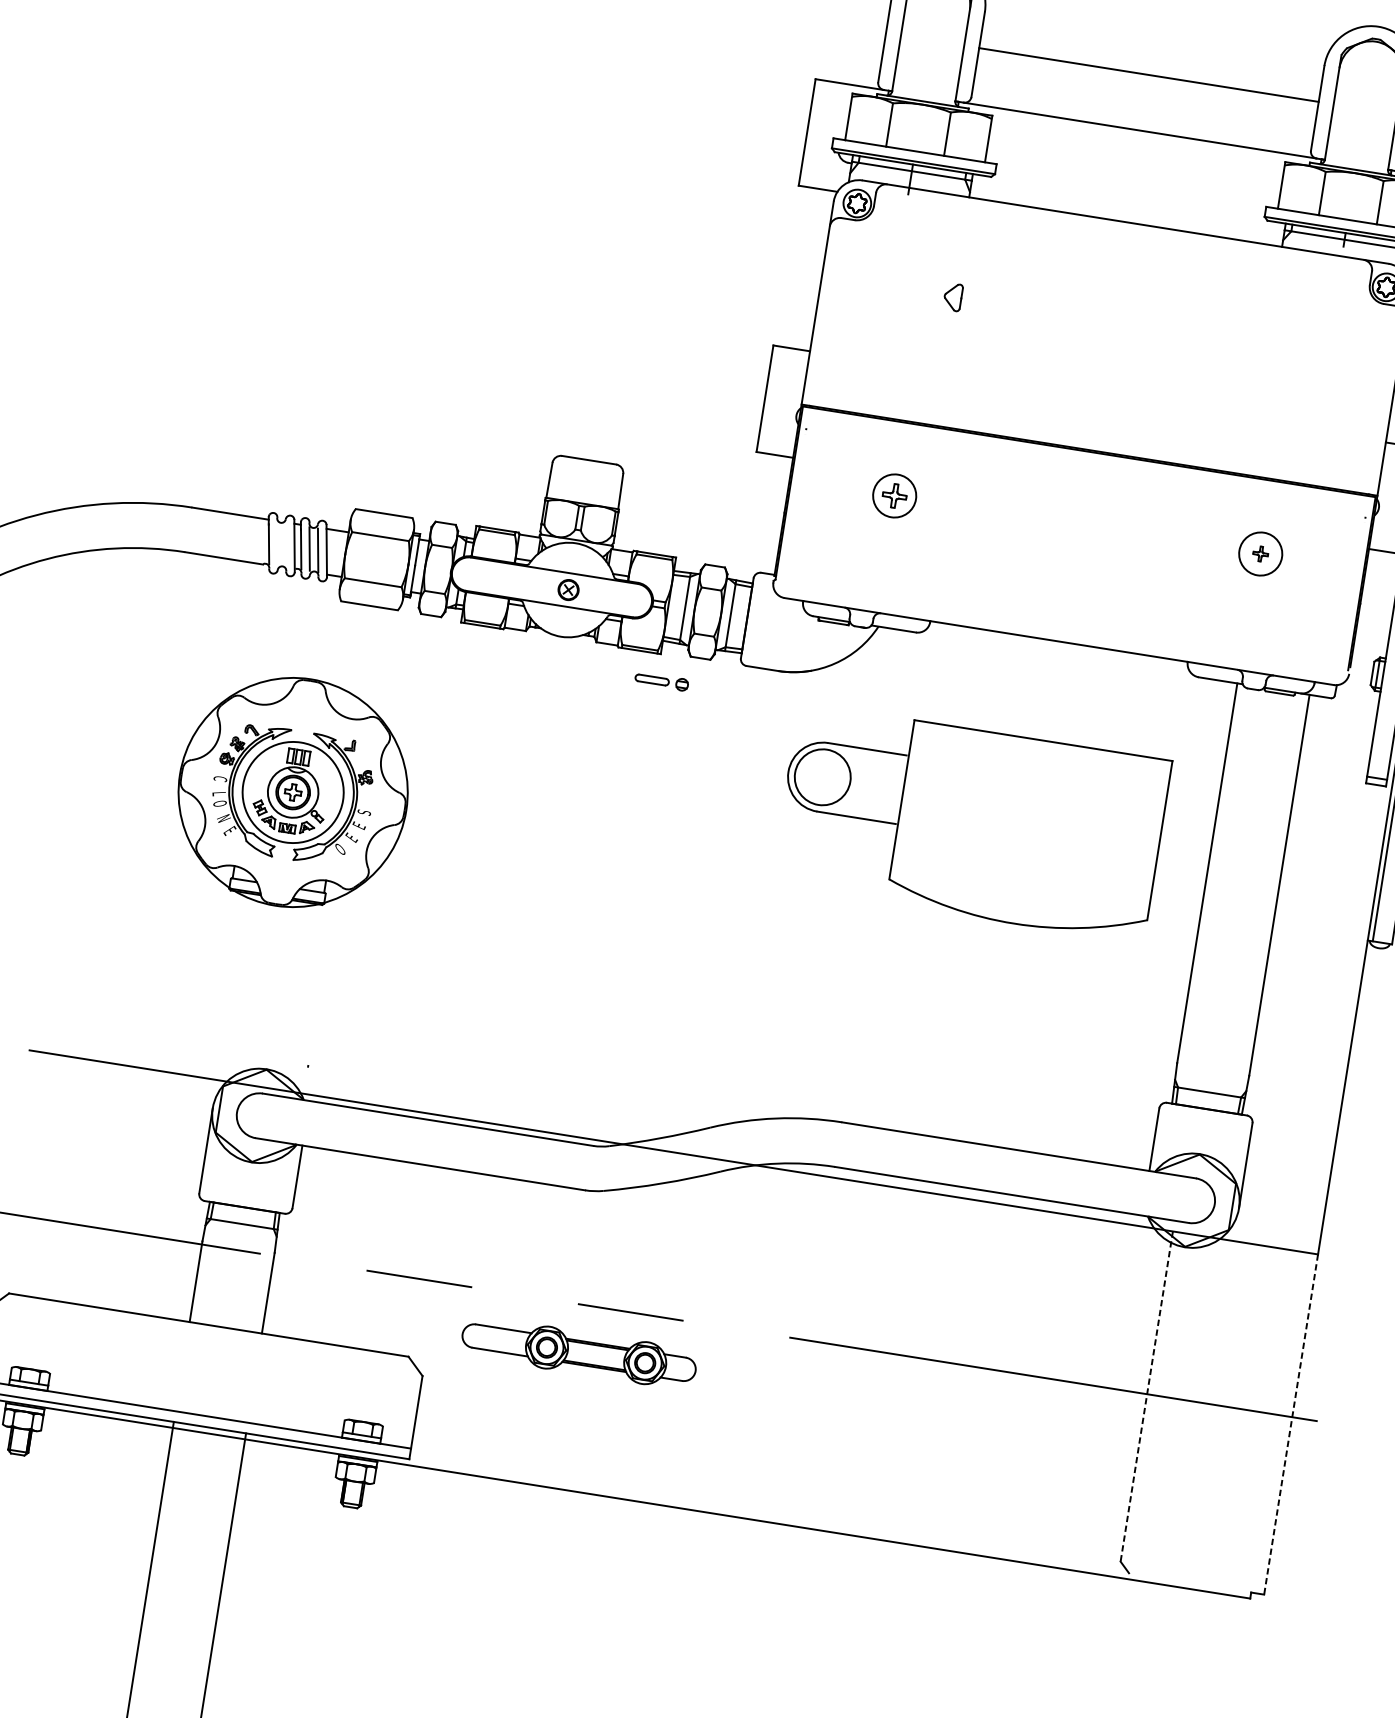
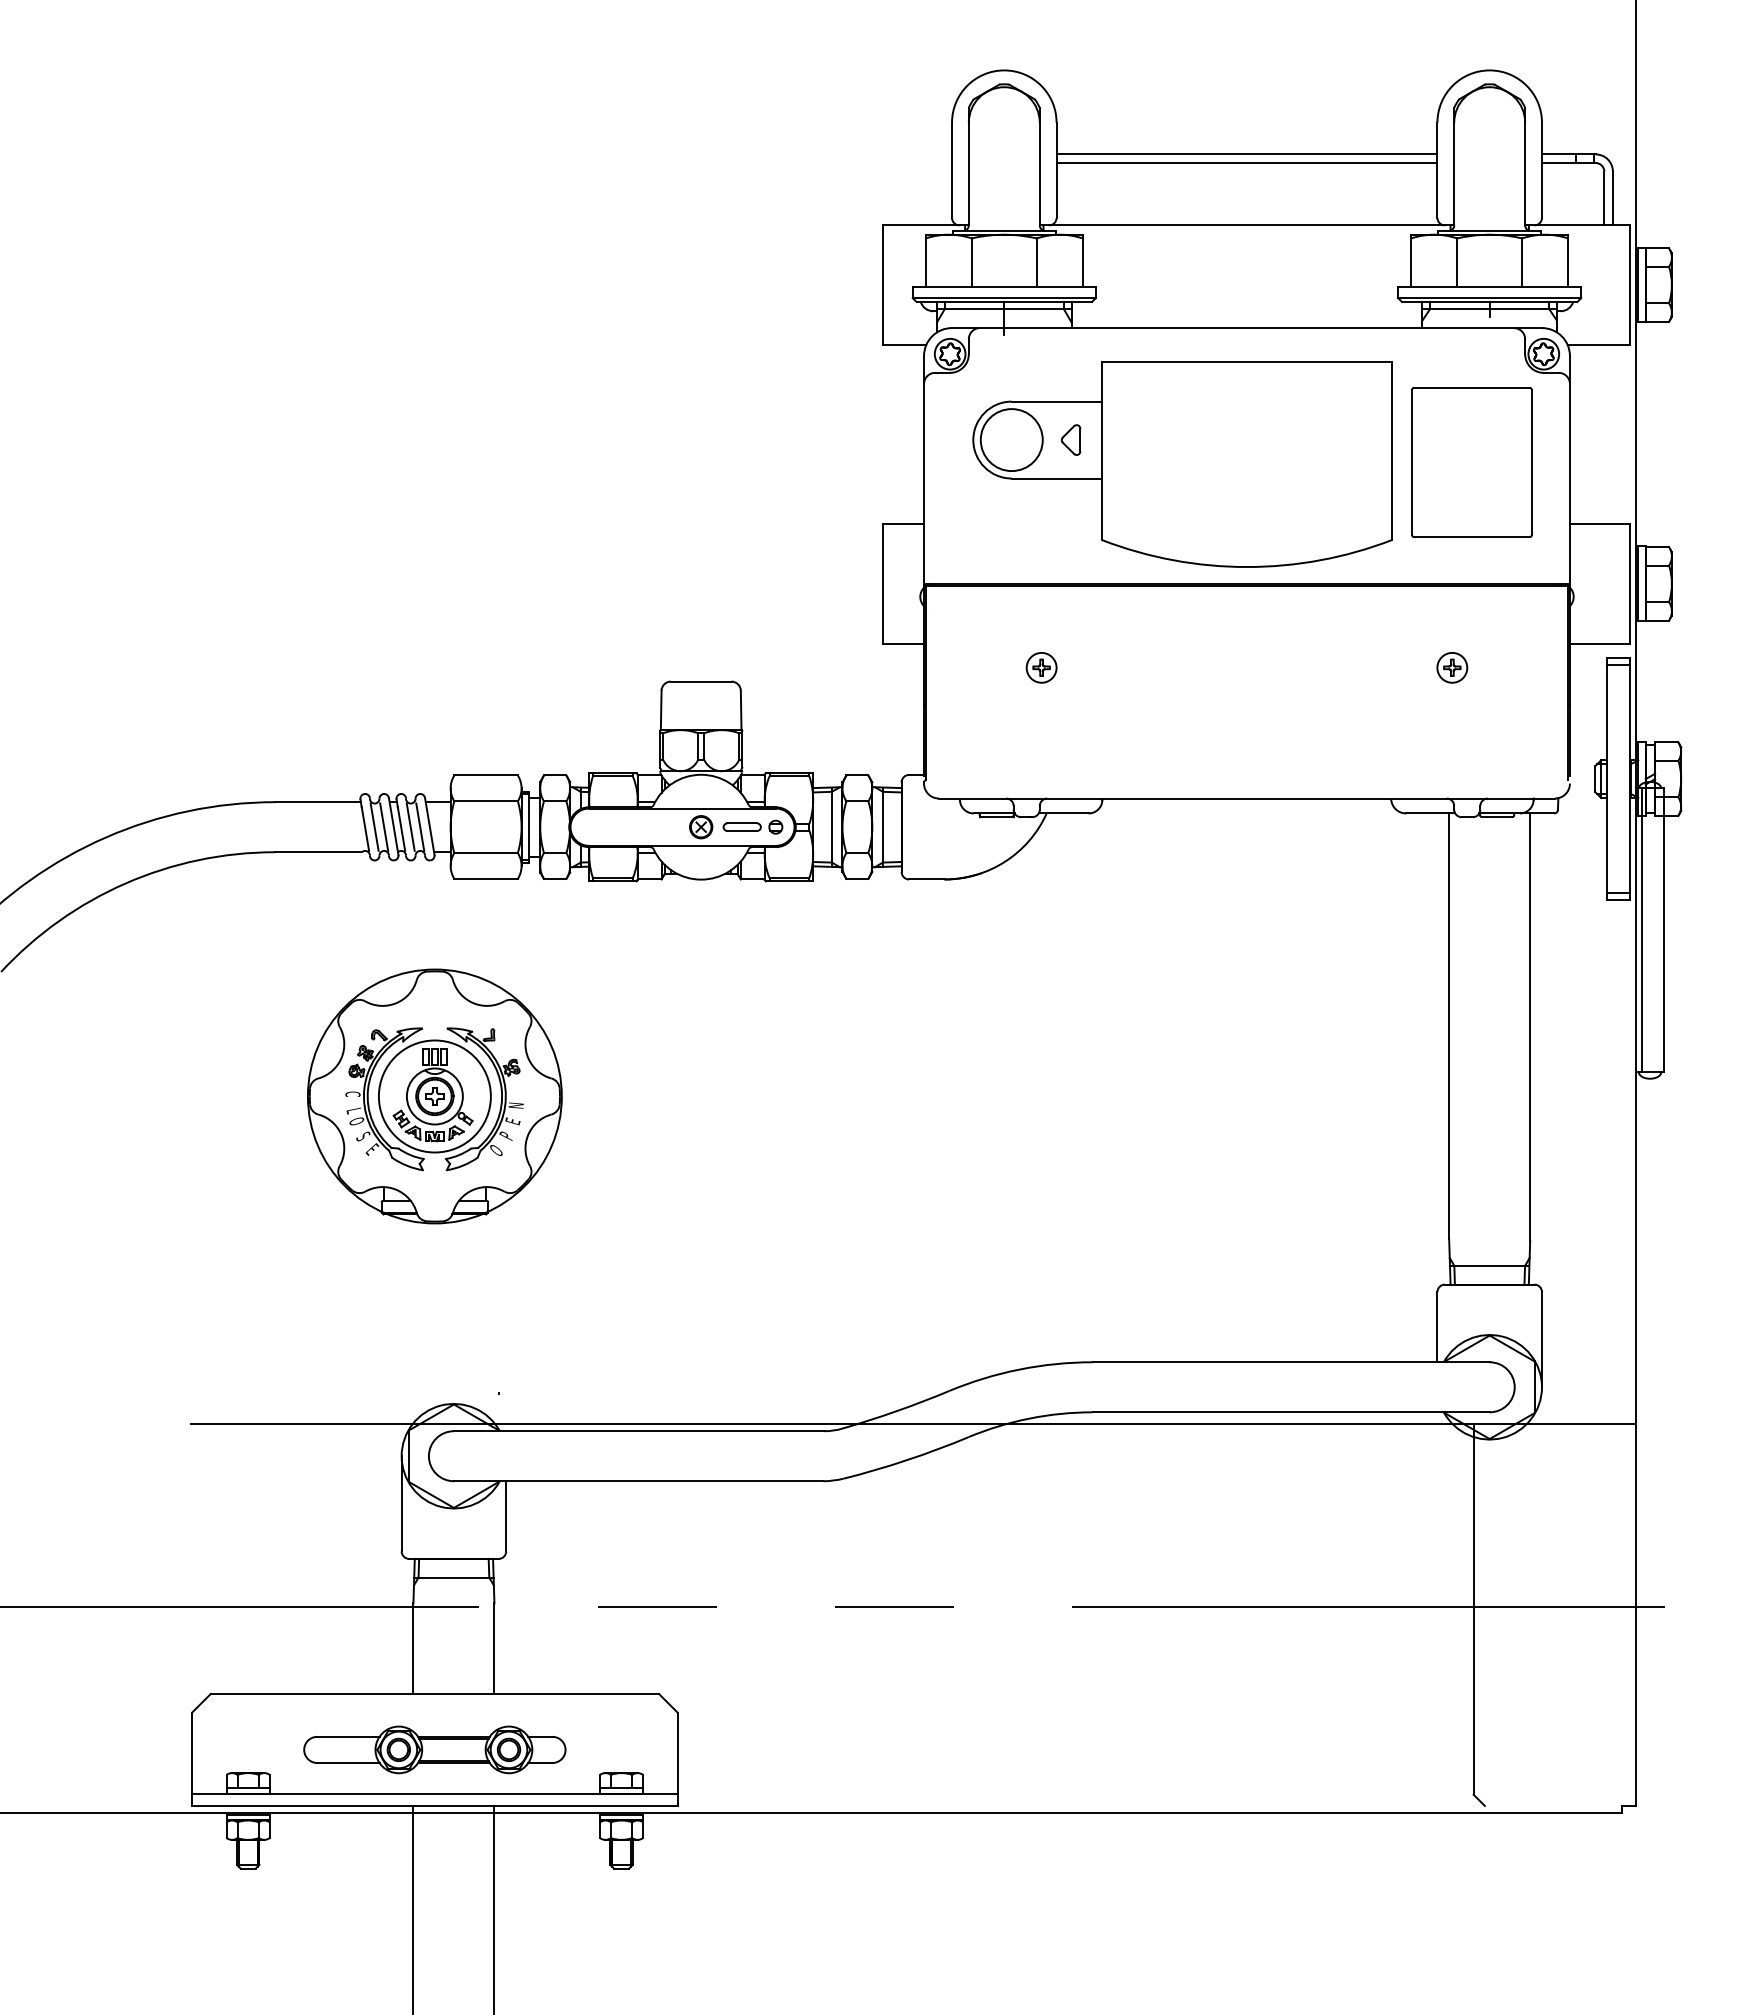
line: (1149, 67) -> (1246, 154), added
part: (1306, 373) -> (1471, 462), added
part: (894, 495) -> (1041, 667), size x0.62
line: (277, 543) -> (374, 826), added
line: (286, 544) -> (384, 826), added
circle: (1260, 553) -> (1452, 667), size x0.62
part: (661, 680) -> (752, 826), moved
text: (363, 811) -> (515, 1105), S -> N
text: (223, 818) -> (363, 1136), N -> S
part: (971, 823) -> (1182, 464), moved
text: (352, 837) -> (507, 1135), E -> P
part: (578, 1352) -> (434, 1749), moved
line: (1146, 1397) -> (1473, 1610), dashed -> solid
line: (1291, 1424) -> (1636, 1615), dashed -> solid

